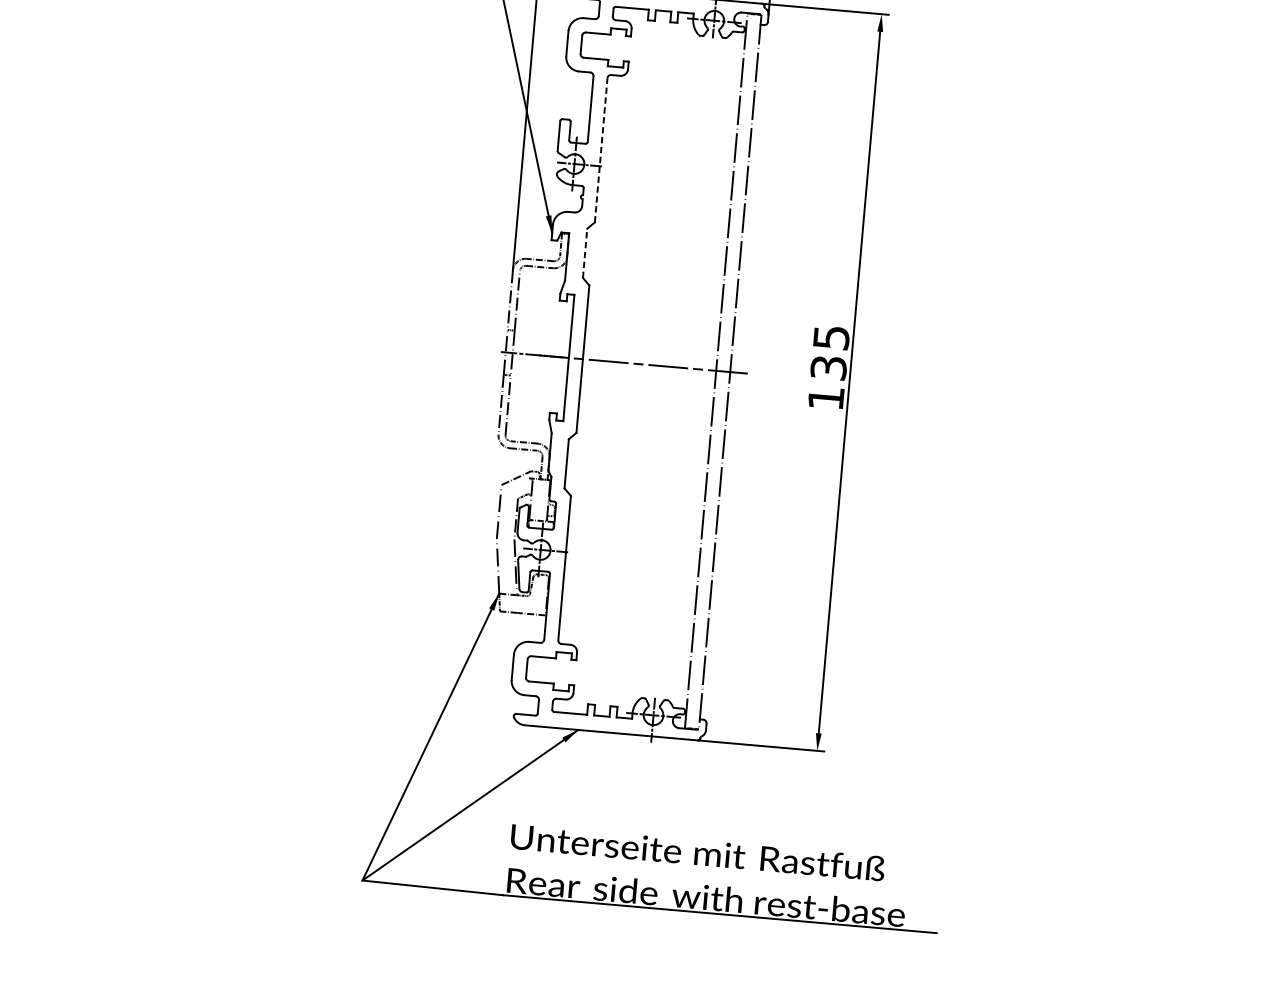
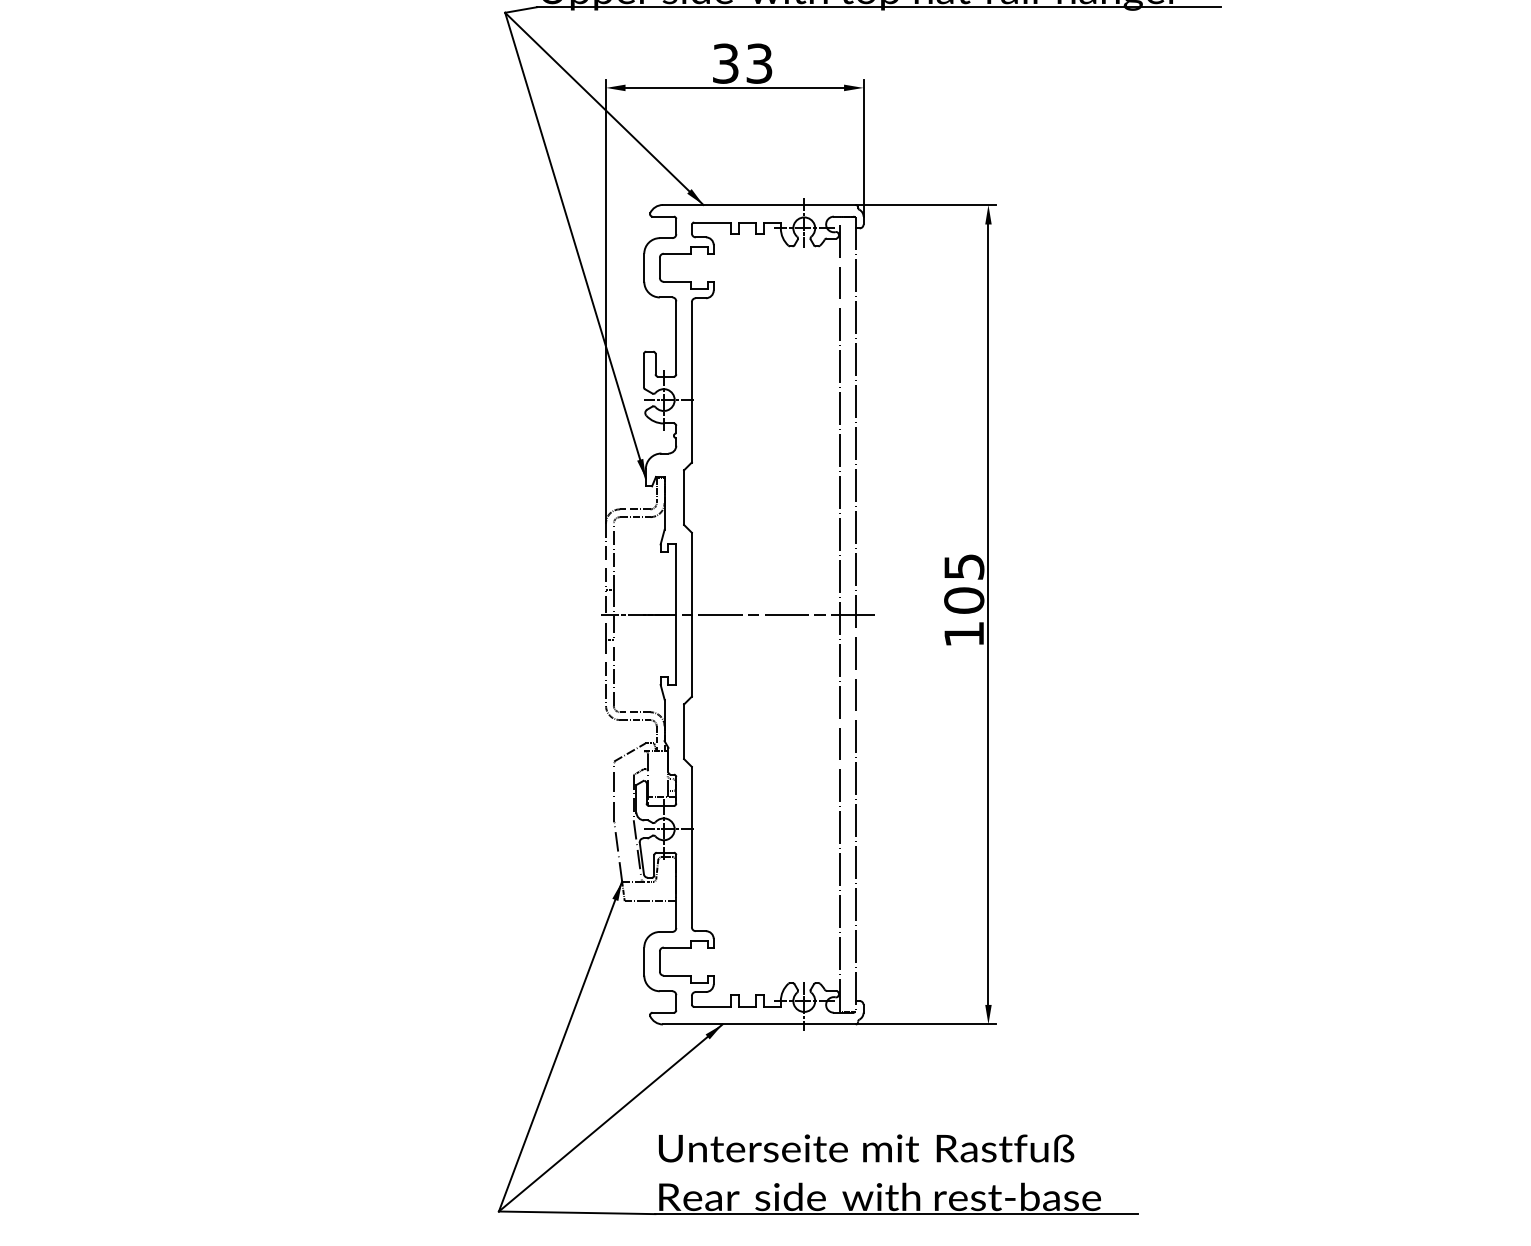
line: (600, 149) -> (691, 381), dashed -> solid
line: (585, 253) -> (684, 497), dashed -> solid
text: (829, 367) -> (964, 600), 135 -> 105

